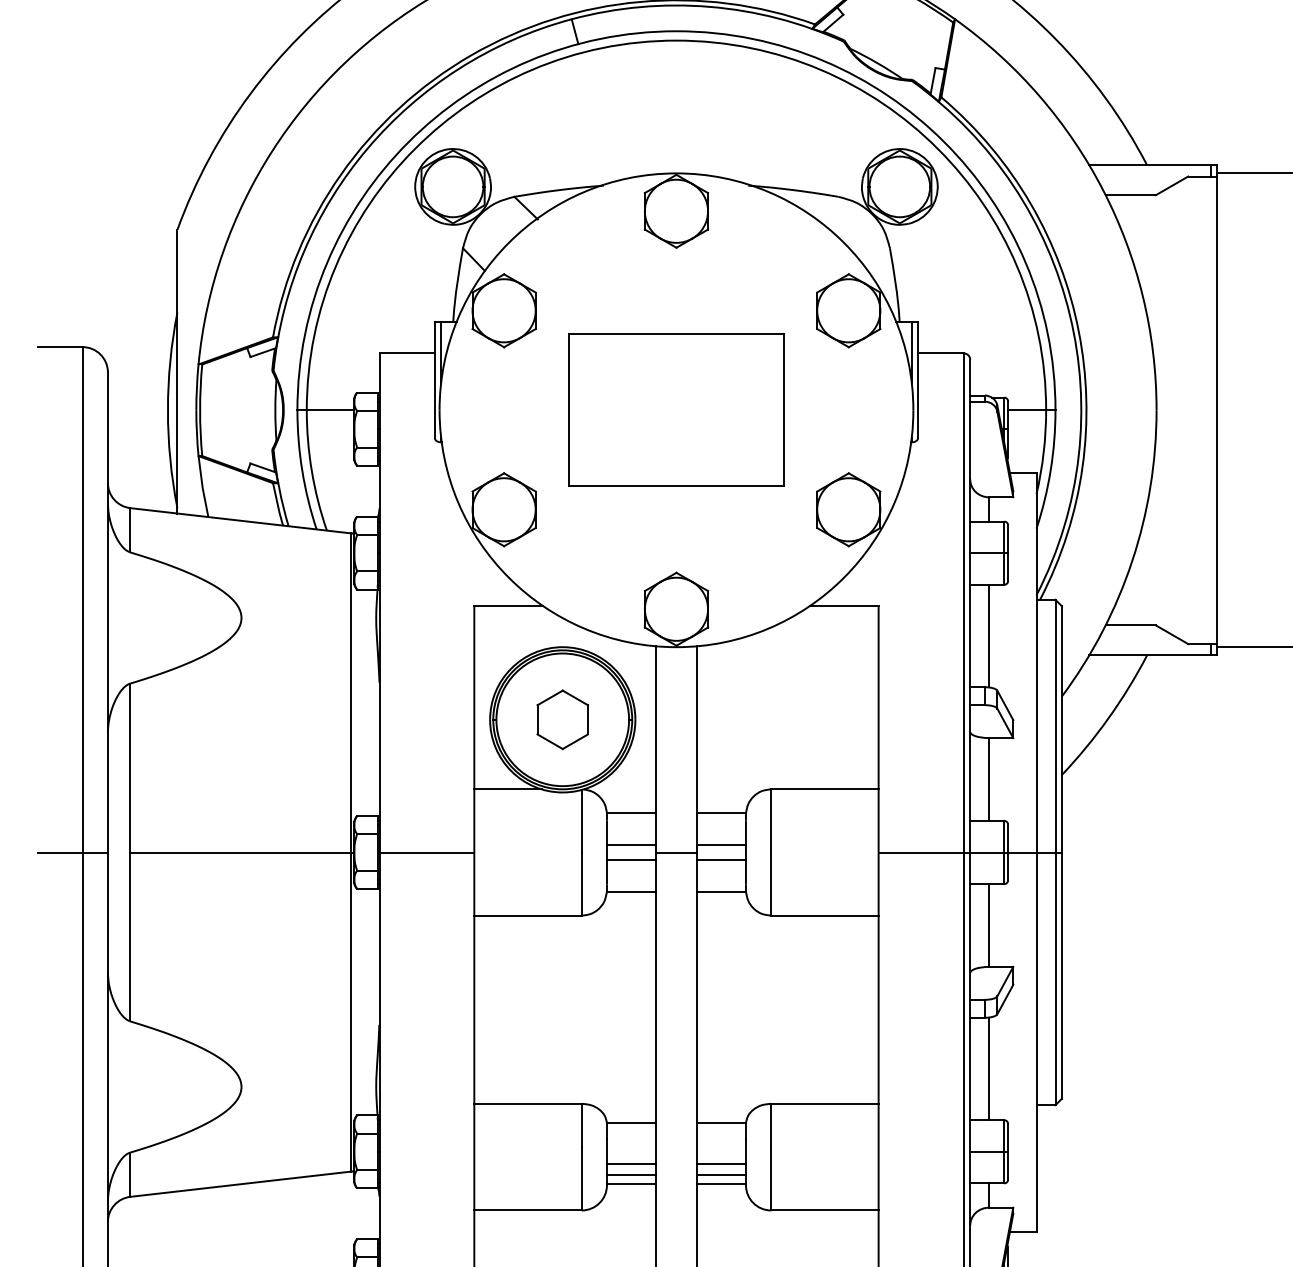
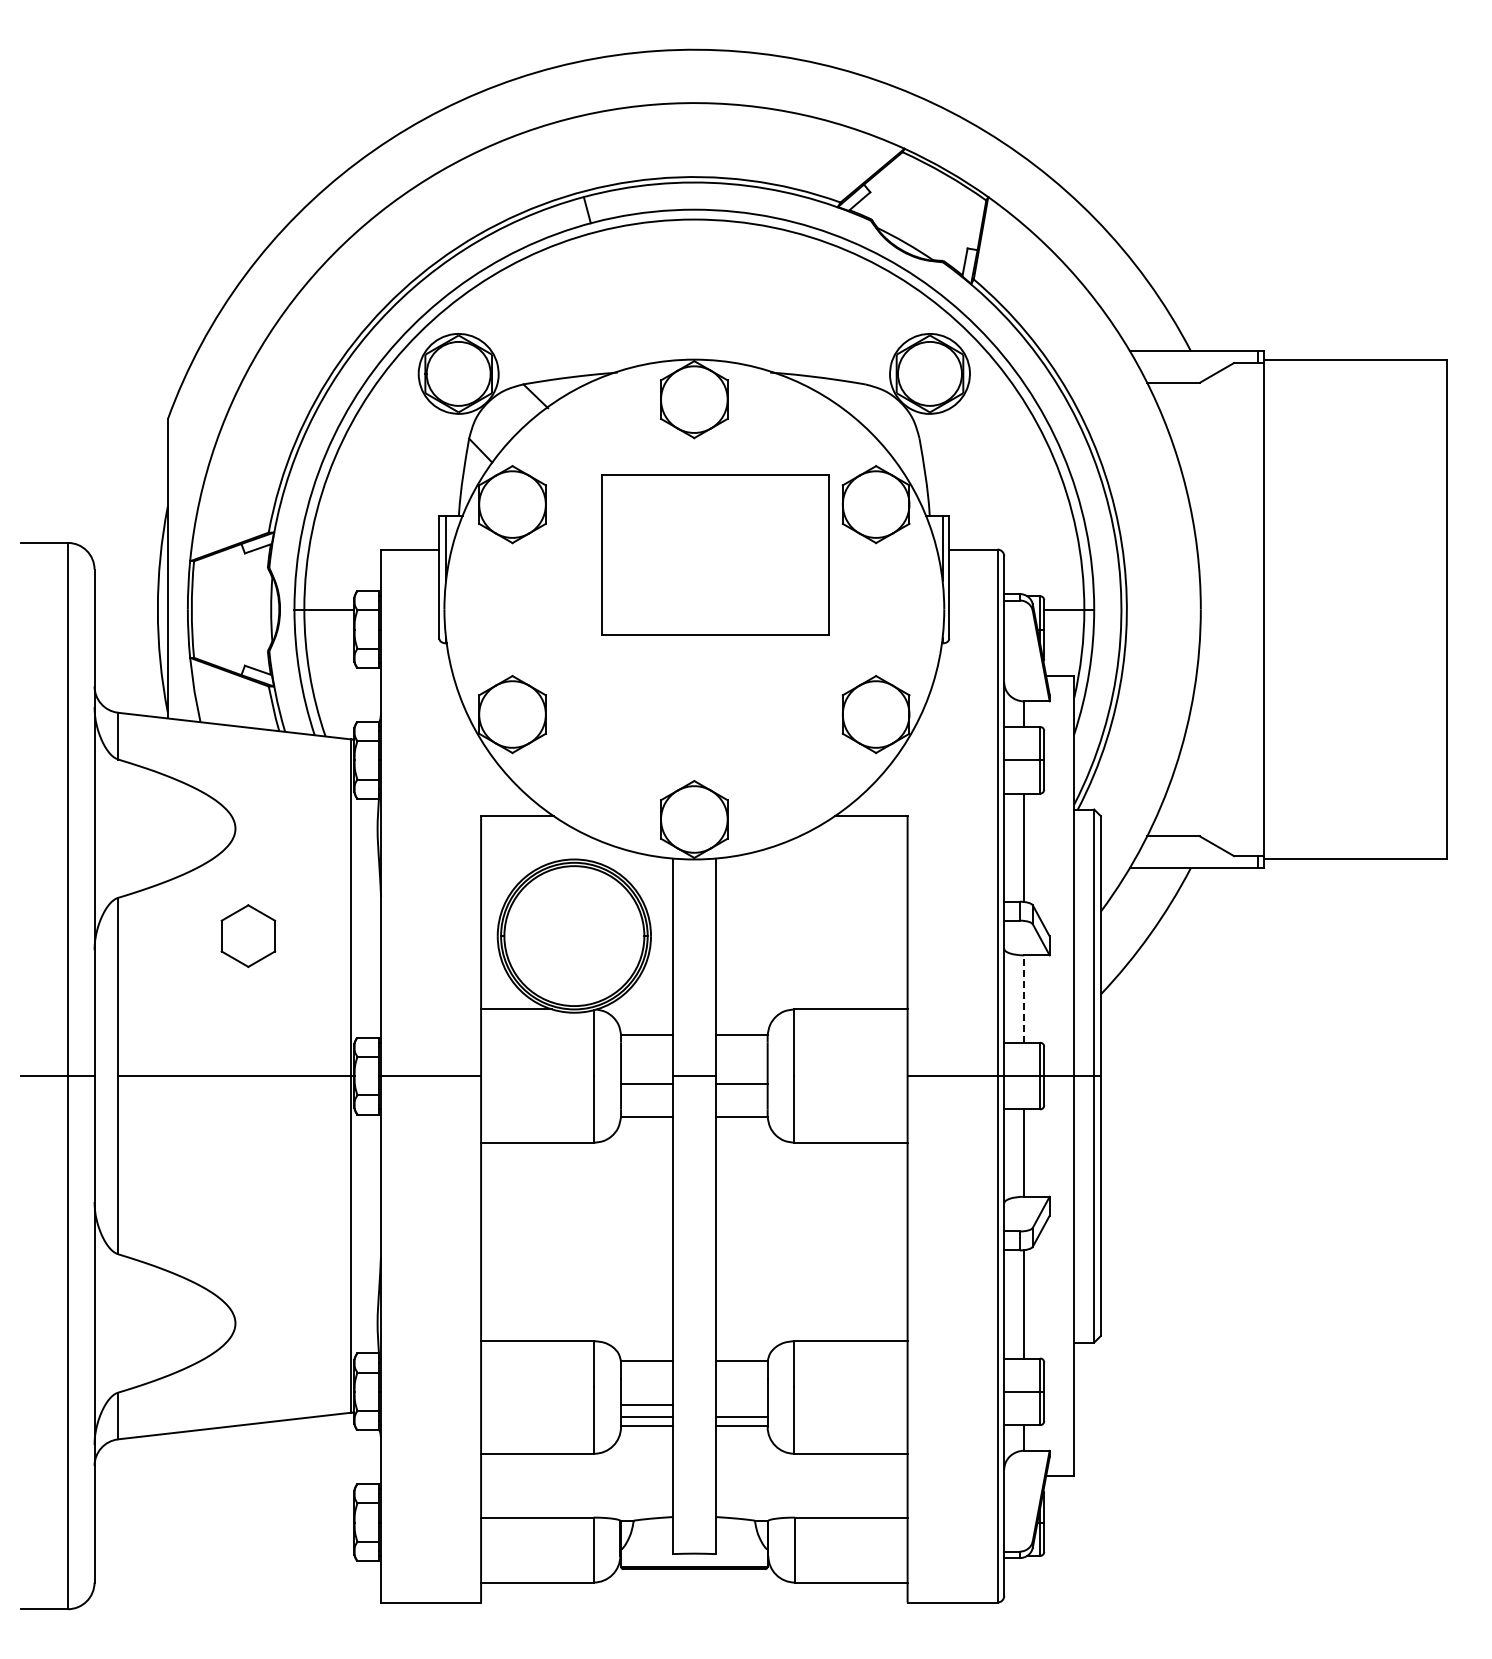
part: (676, 410) -> (715, 554), moved
part: (562, 719) -> (248, 935), moved
line: (989, 779) -> (1024, 999), solid -> dashed
line: (631, 844) -> (646, 1067), removed
line: (721, 844) -> (741, 1067), removed
line: (721, 1163) -> (741, 1404), removed

